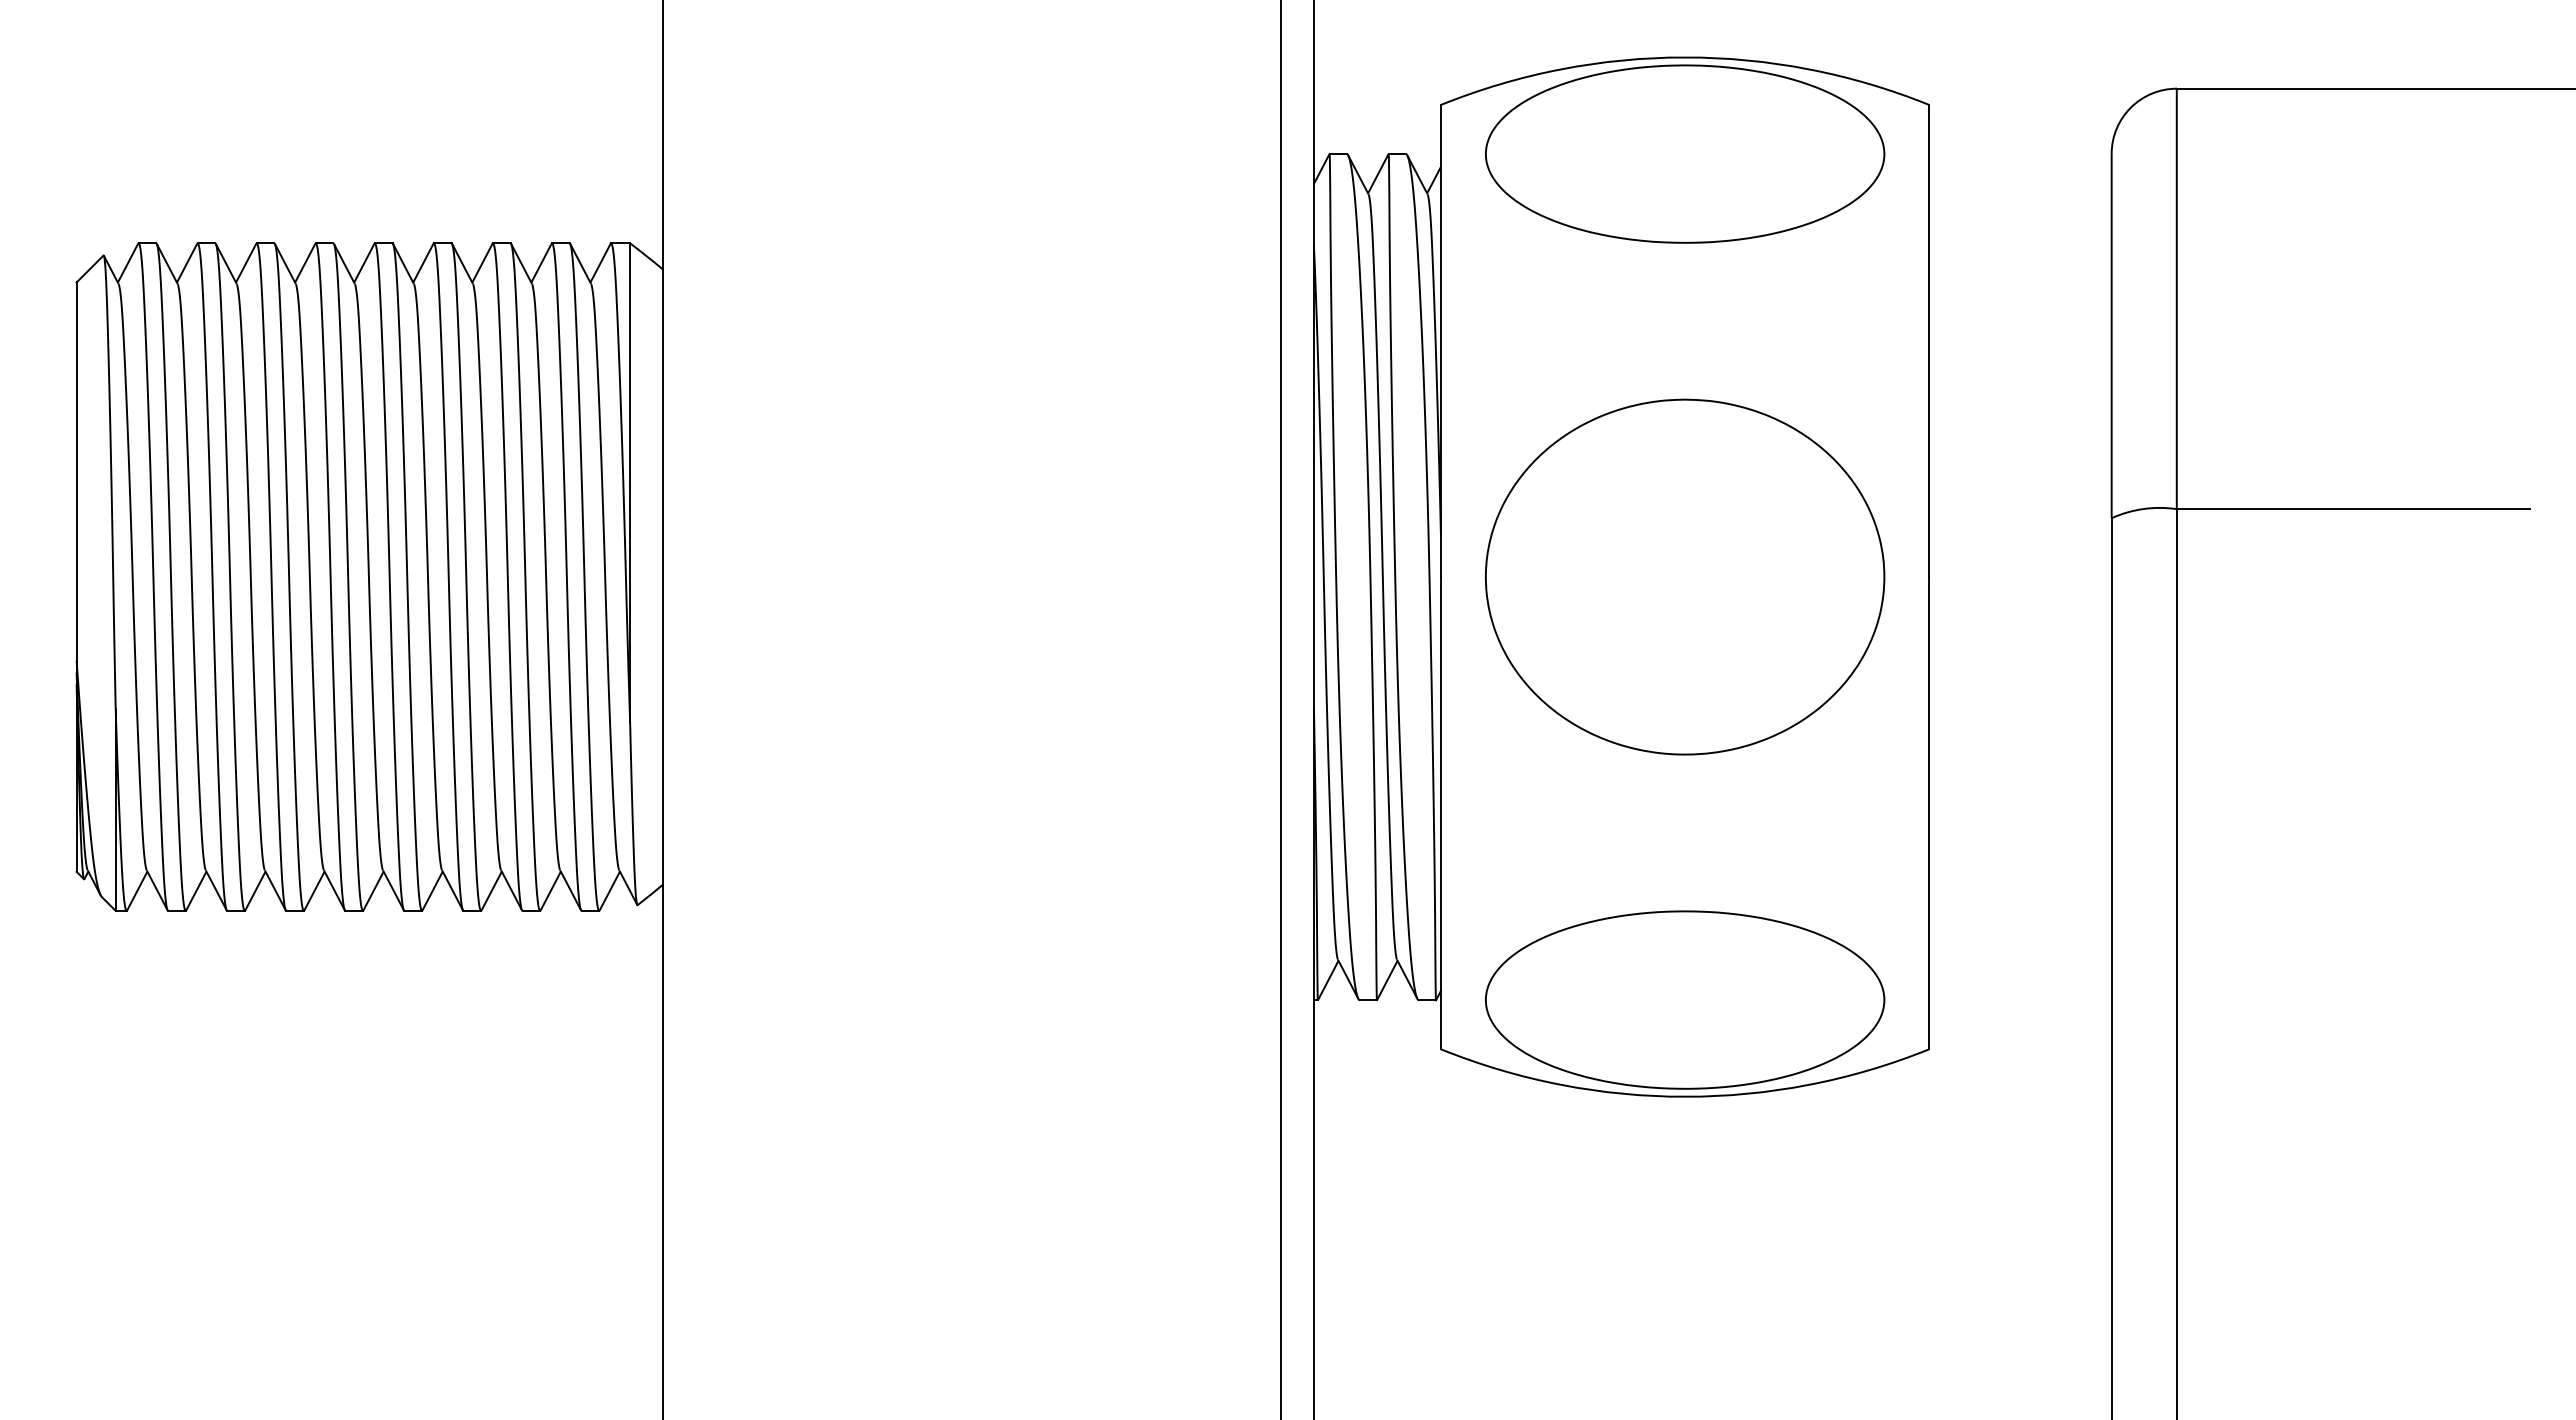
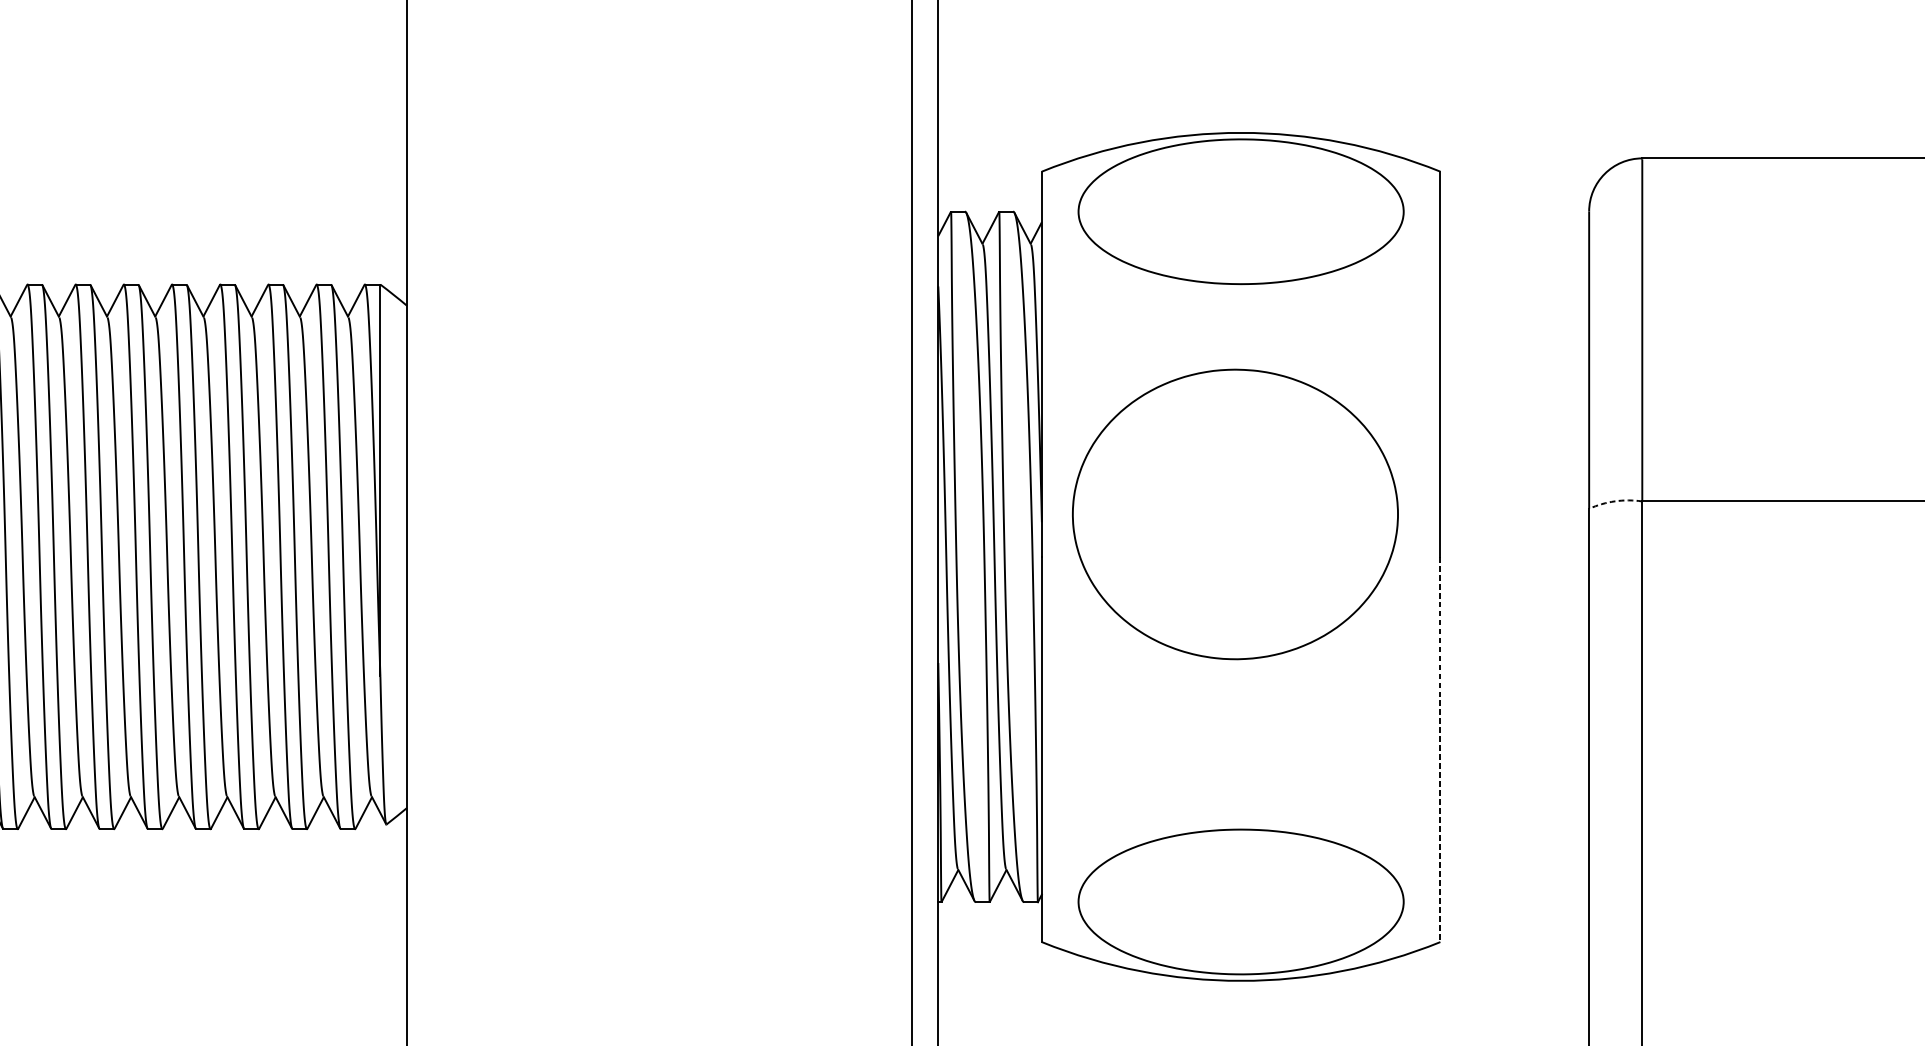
arc: (2143, 509) -> (1615, 501), solid -> dashed
part: (1685, 576) -> (1235, 513), moved
line: (1929, 813) -> (1440, 749), solid -> dashed

